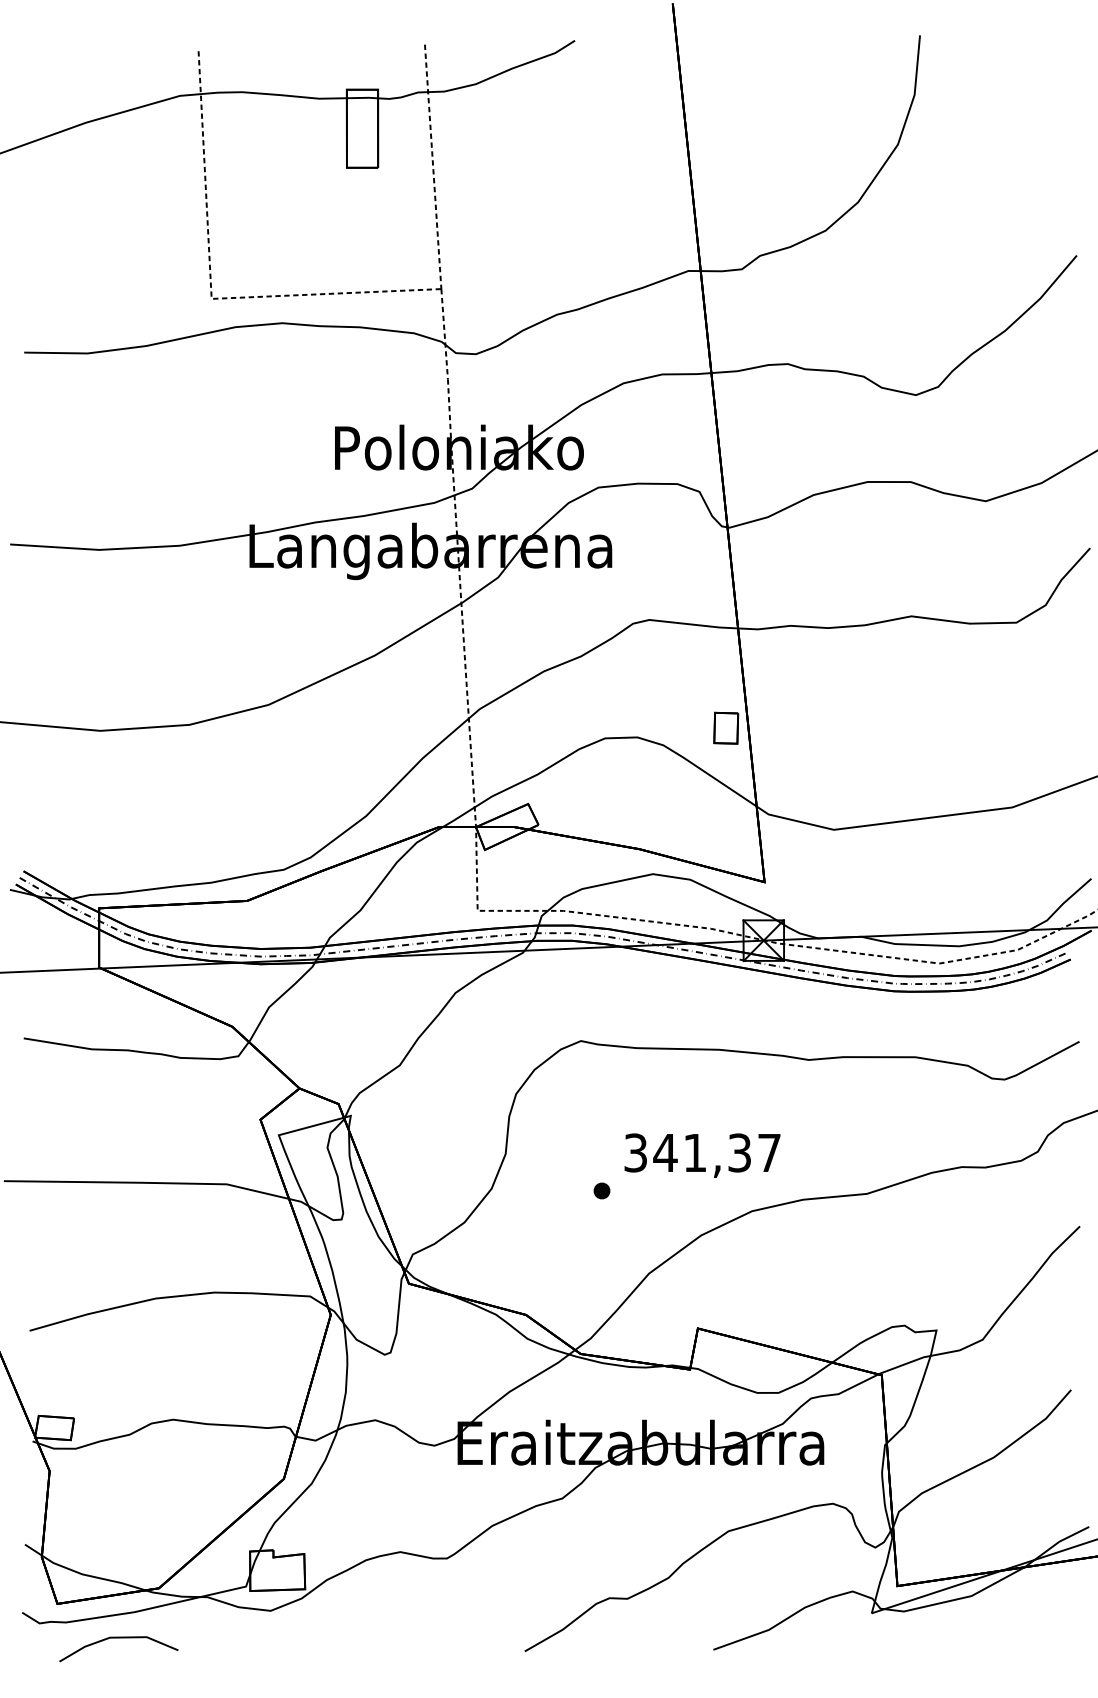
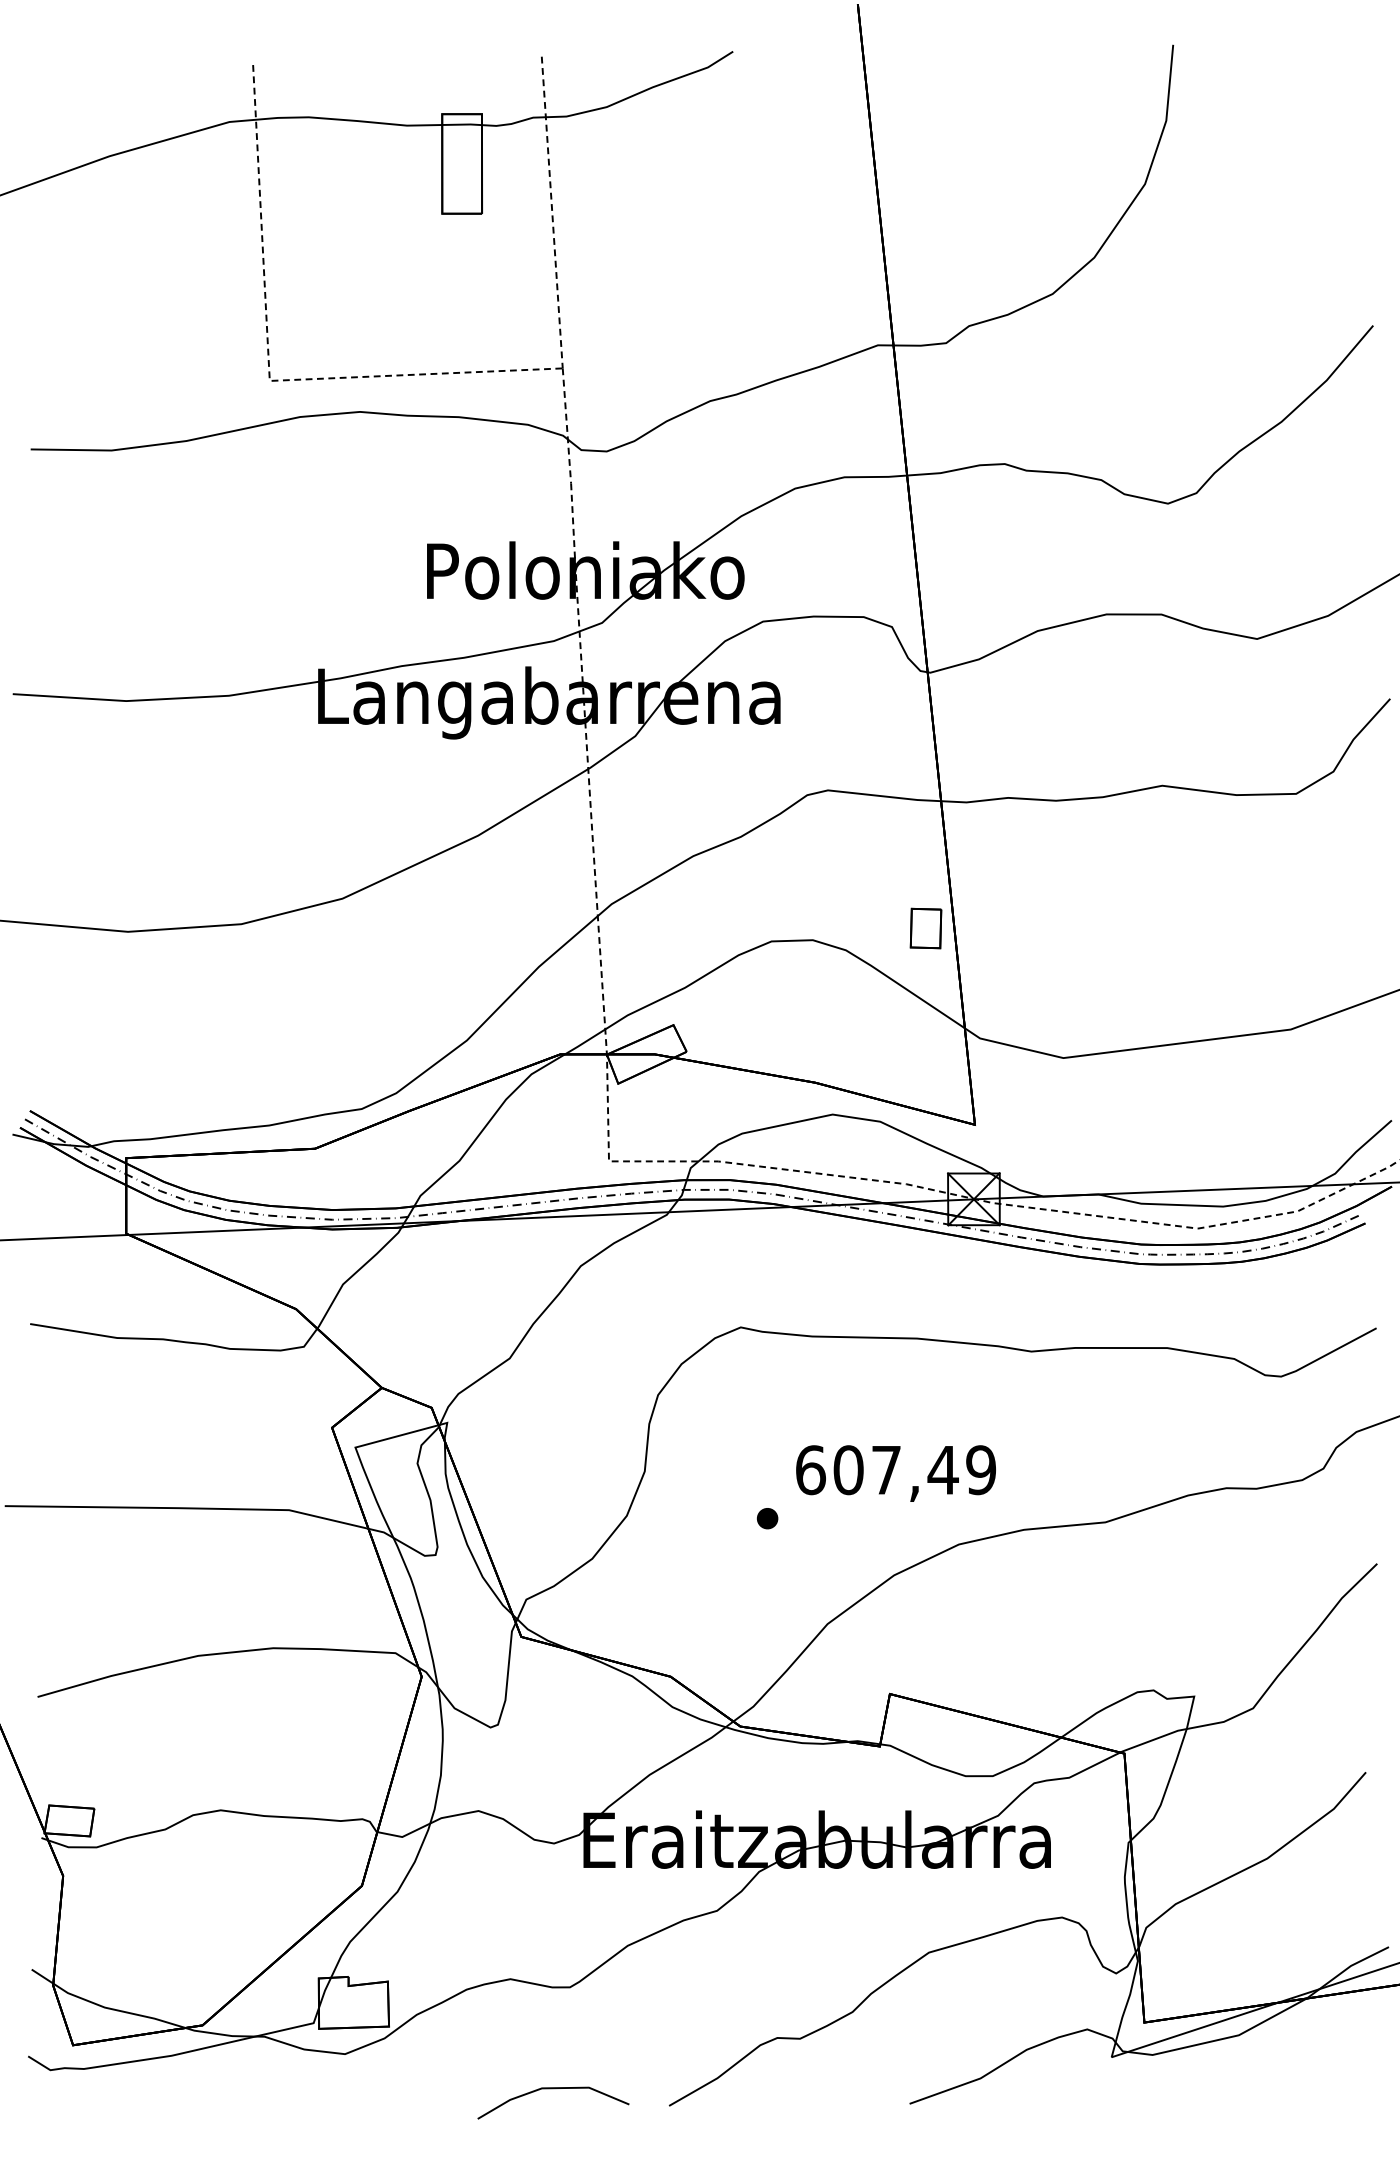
text: (702, 1153) -> (895, 1470), 341,37 -> 607,49
line: (118, 1638) -> (553, 2089), moved

